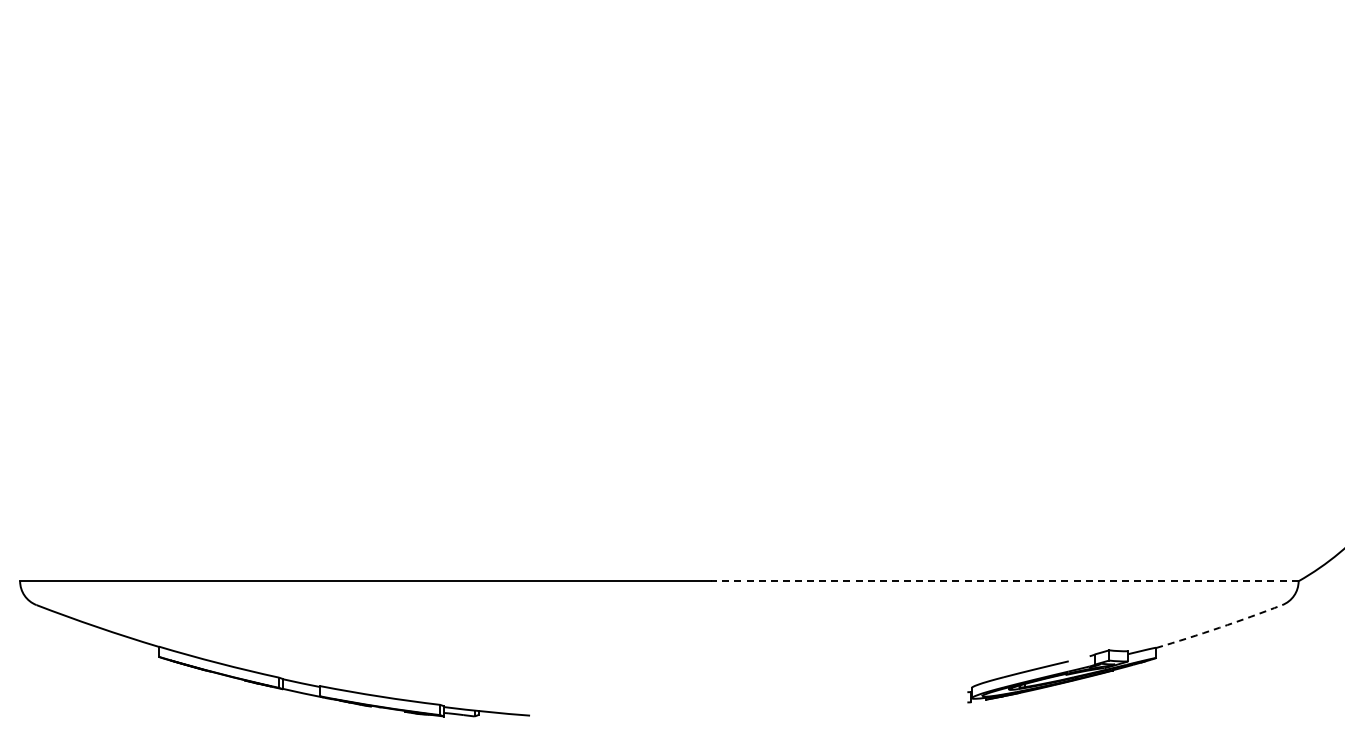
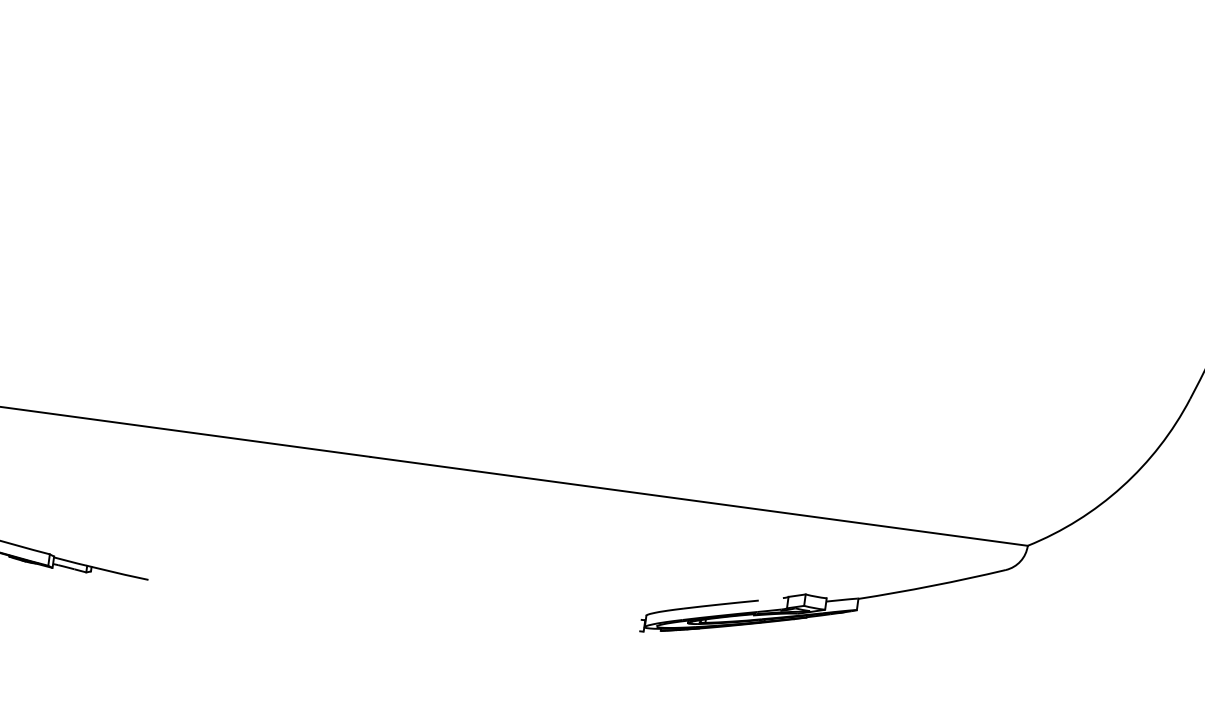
line: (1004, 581) -> (699, 501), dashed -> solid
arc: (1219, 627) -> (932, 585), dashed -> solid

